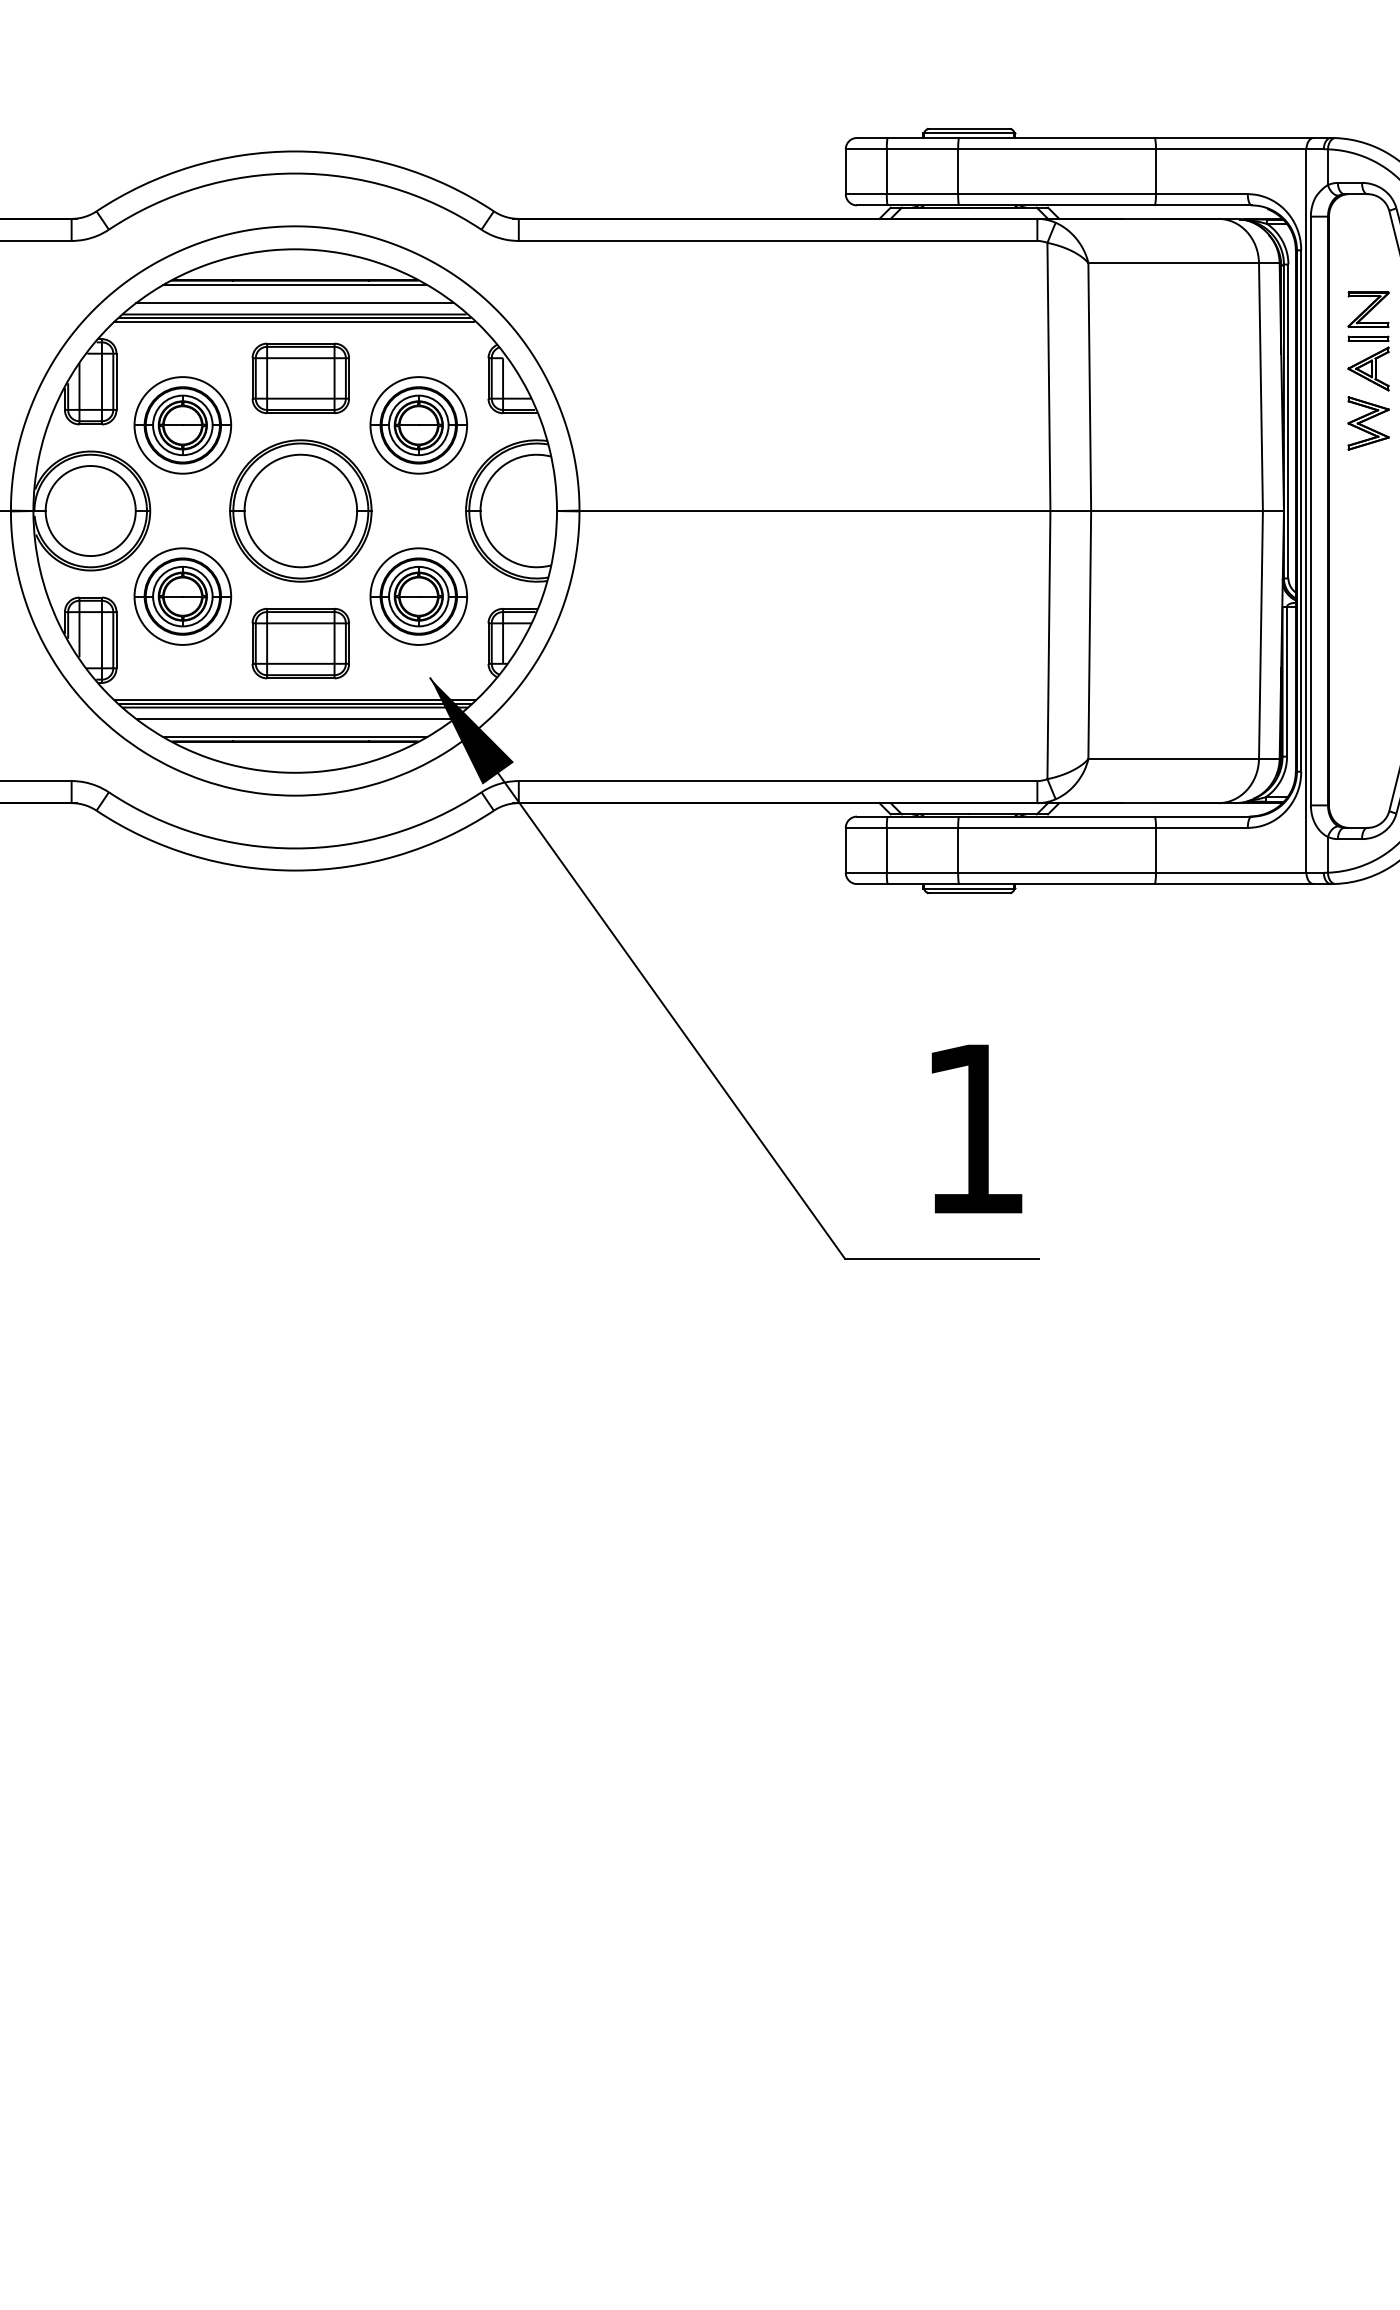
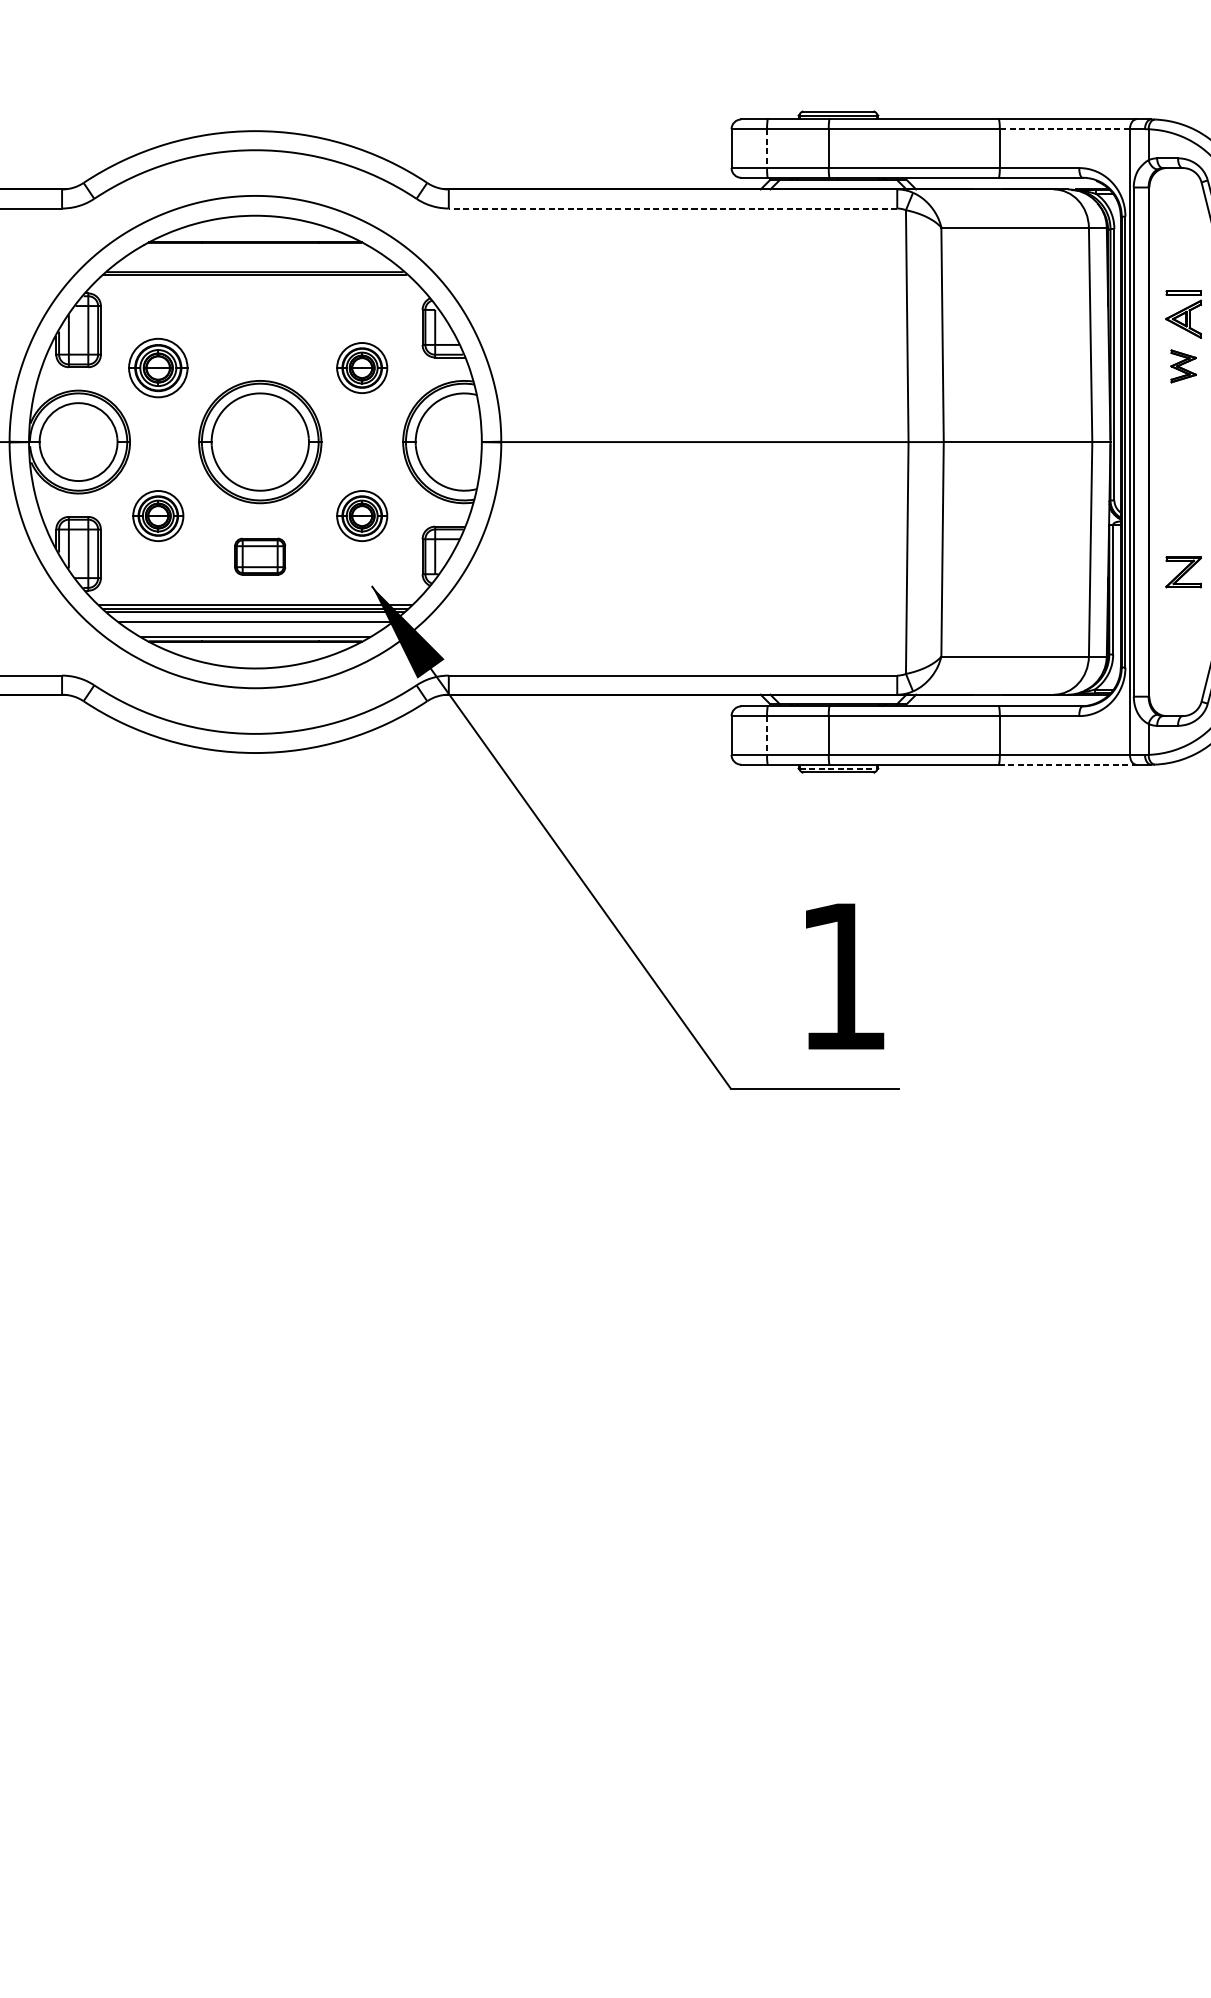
line: (1230, 149) -> (1064, 129), solid -> dashed
line: (886, 172) -> (766, 149), solid -> dashed
line: (777, 240) -> (672, 208), solid -> dashed
line: (294, 285) -> (254, 247), removed
line: (294, 303) -> (254, 262), removed
part: (1368, 309) -> (1183, 572), moved
line: (294, 322) -> (254, 279), removed
part: (300, 378) -> (260, 327), removed
part: (1368, 423) -> (1183, 366), size x0.7
part: (182, 425) -> (157, 368), size x0.7
part: (418, 425) -> (362, 368), size x0.6
part: (182, 596) -> (157, 516), size x0.6
part: (418, 596) -> (362, 516), size x0.6
part: (300, 643) -> (260, 556), size x0.6
line: (886, 850) -> (766, 735), solid -> dashed
line: (1234, 884) -> (1067, 765), solid -> dashed
line: (969, 888) -> (838, 768), solid -> dashed

